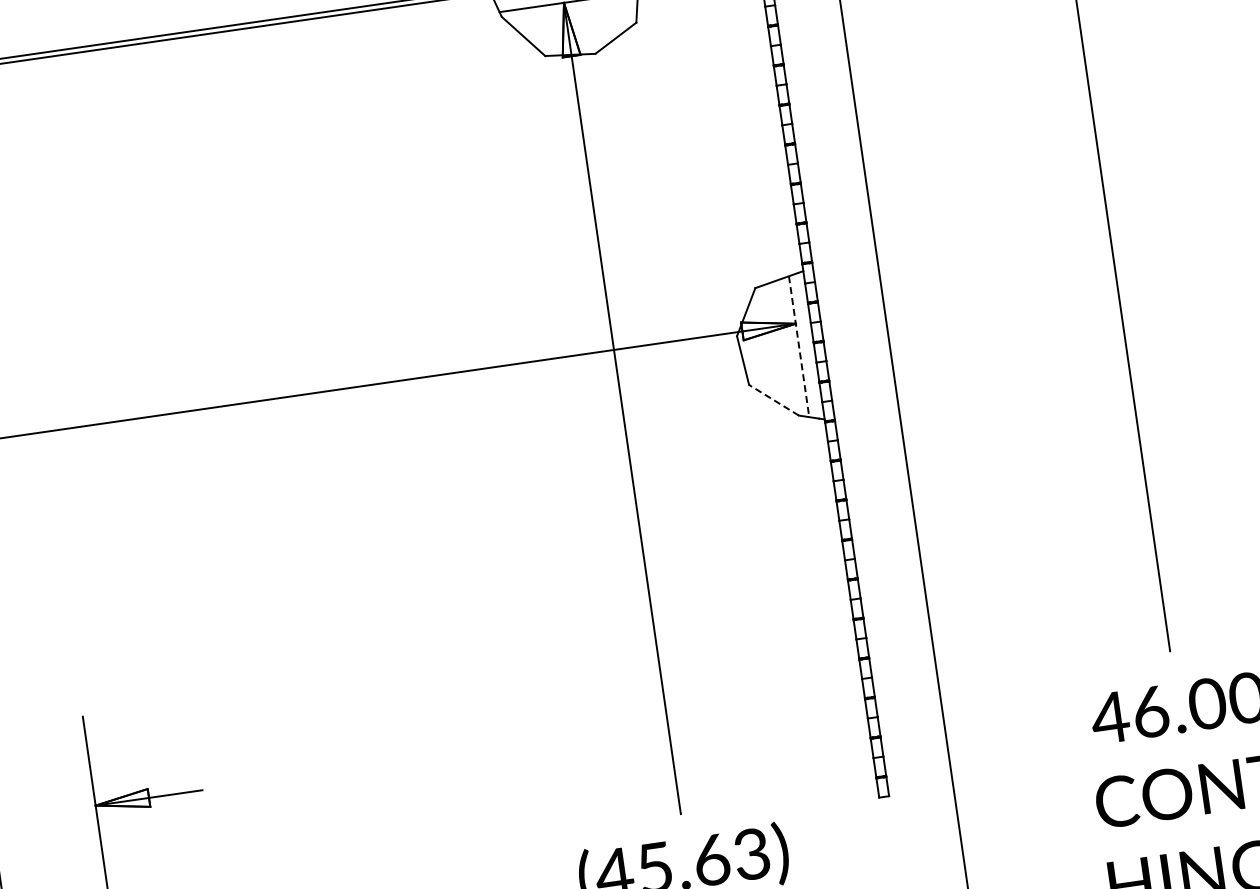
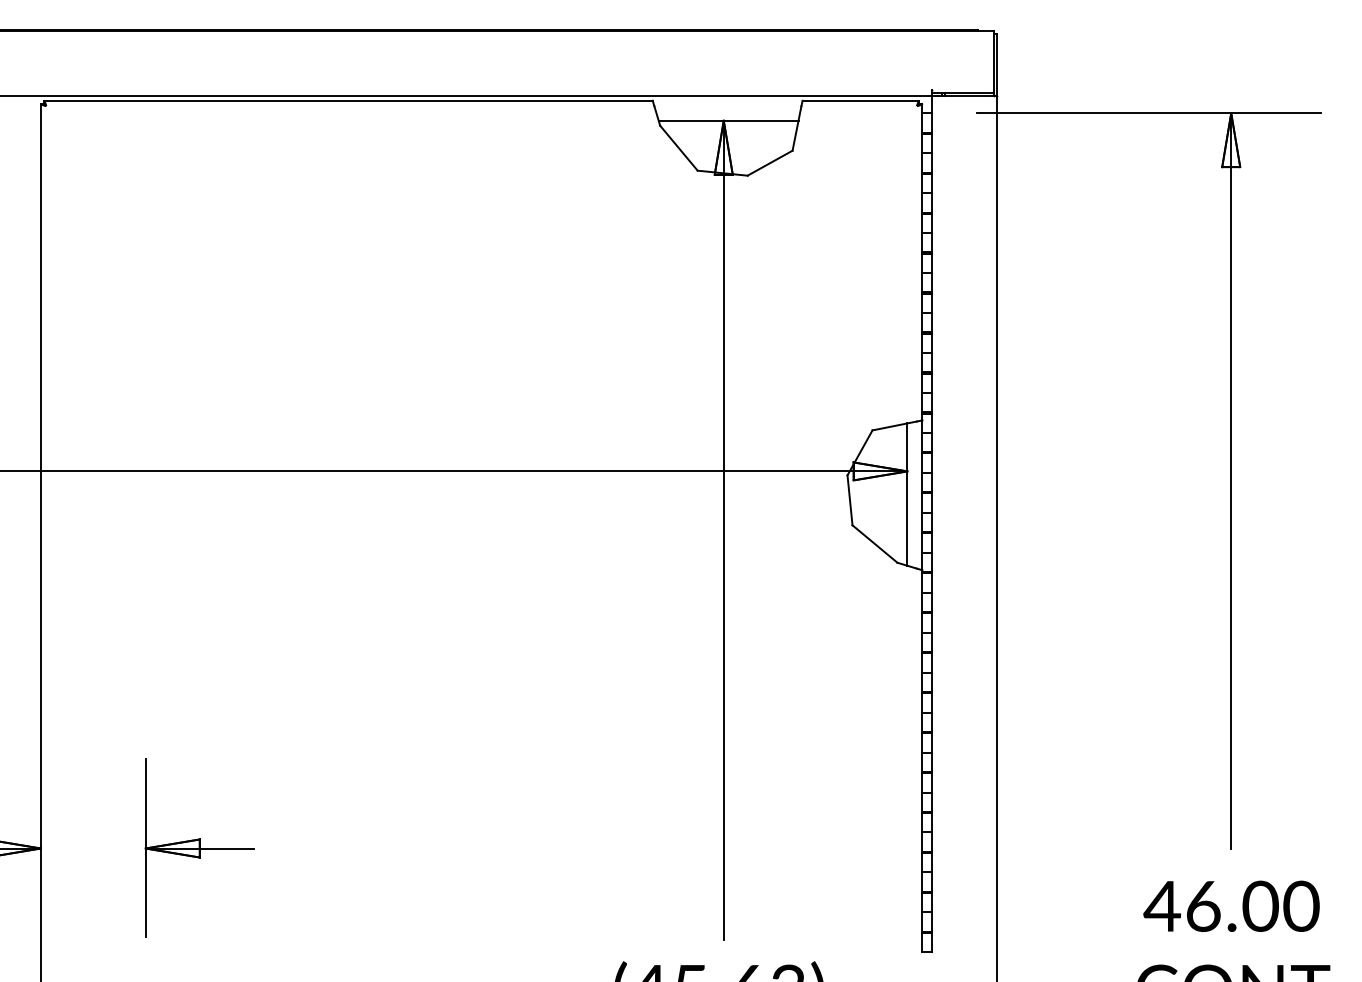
line: (799, 347) -> (907, 495), dashed -> solid
line: (773, 399) -> (874, 543), dashed -> solid

